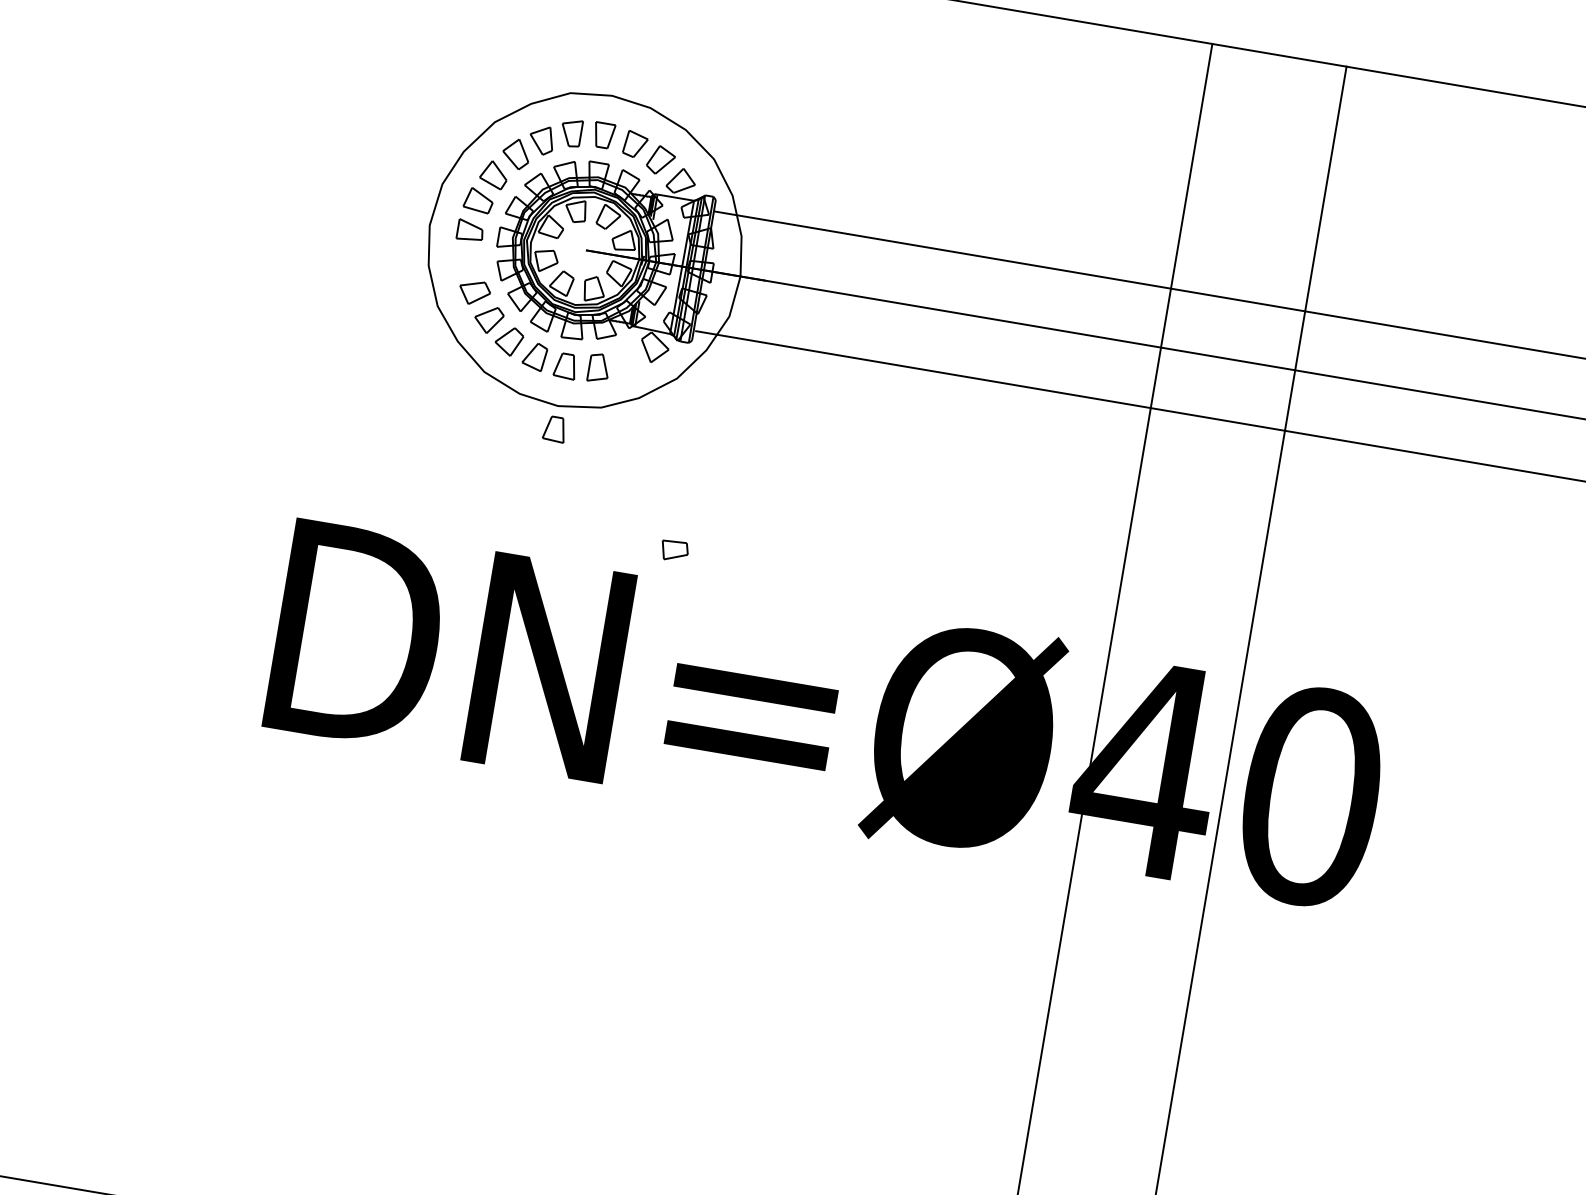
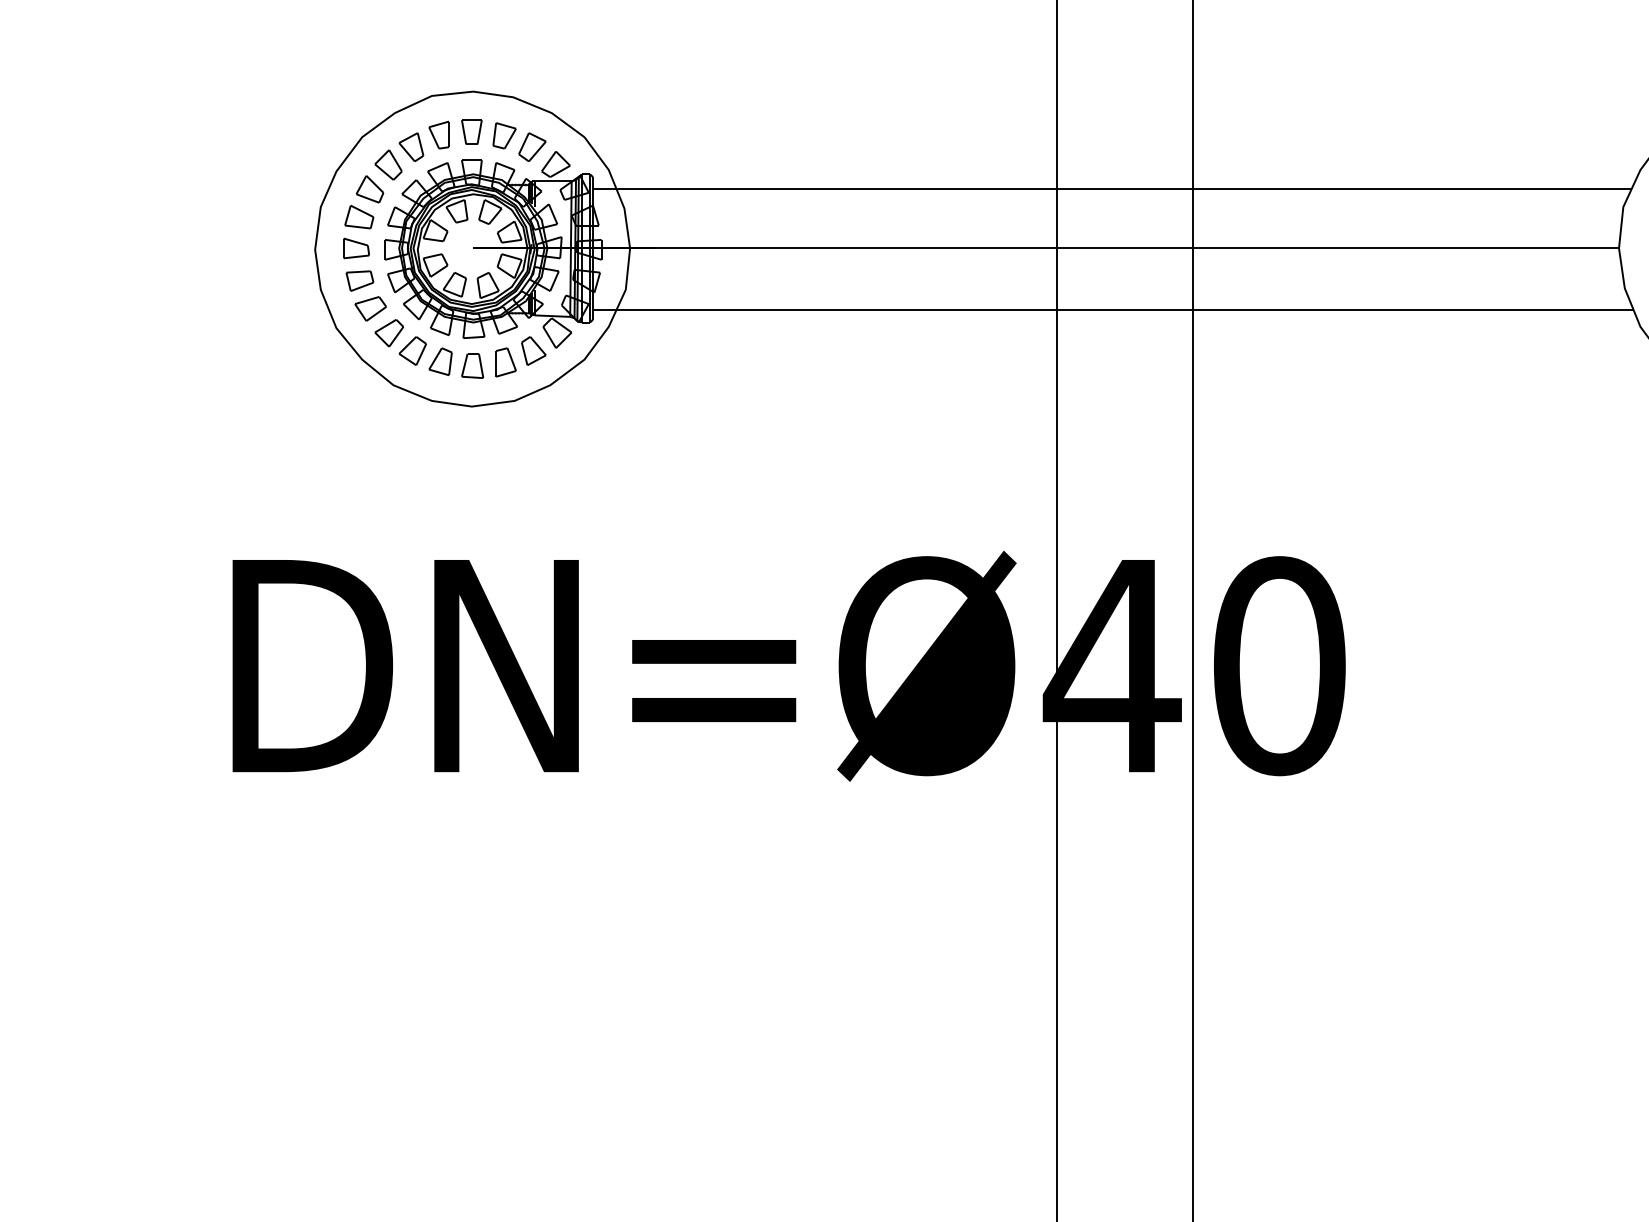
part: (628, 361) -> (533, 350), added
part: (554, 428) -> (472, 429), removed
part: (674, 550) -> (359, 280), moved

